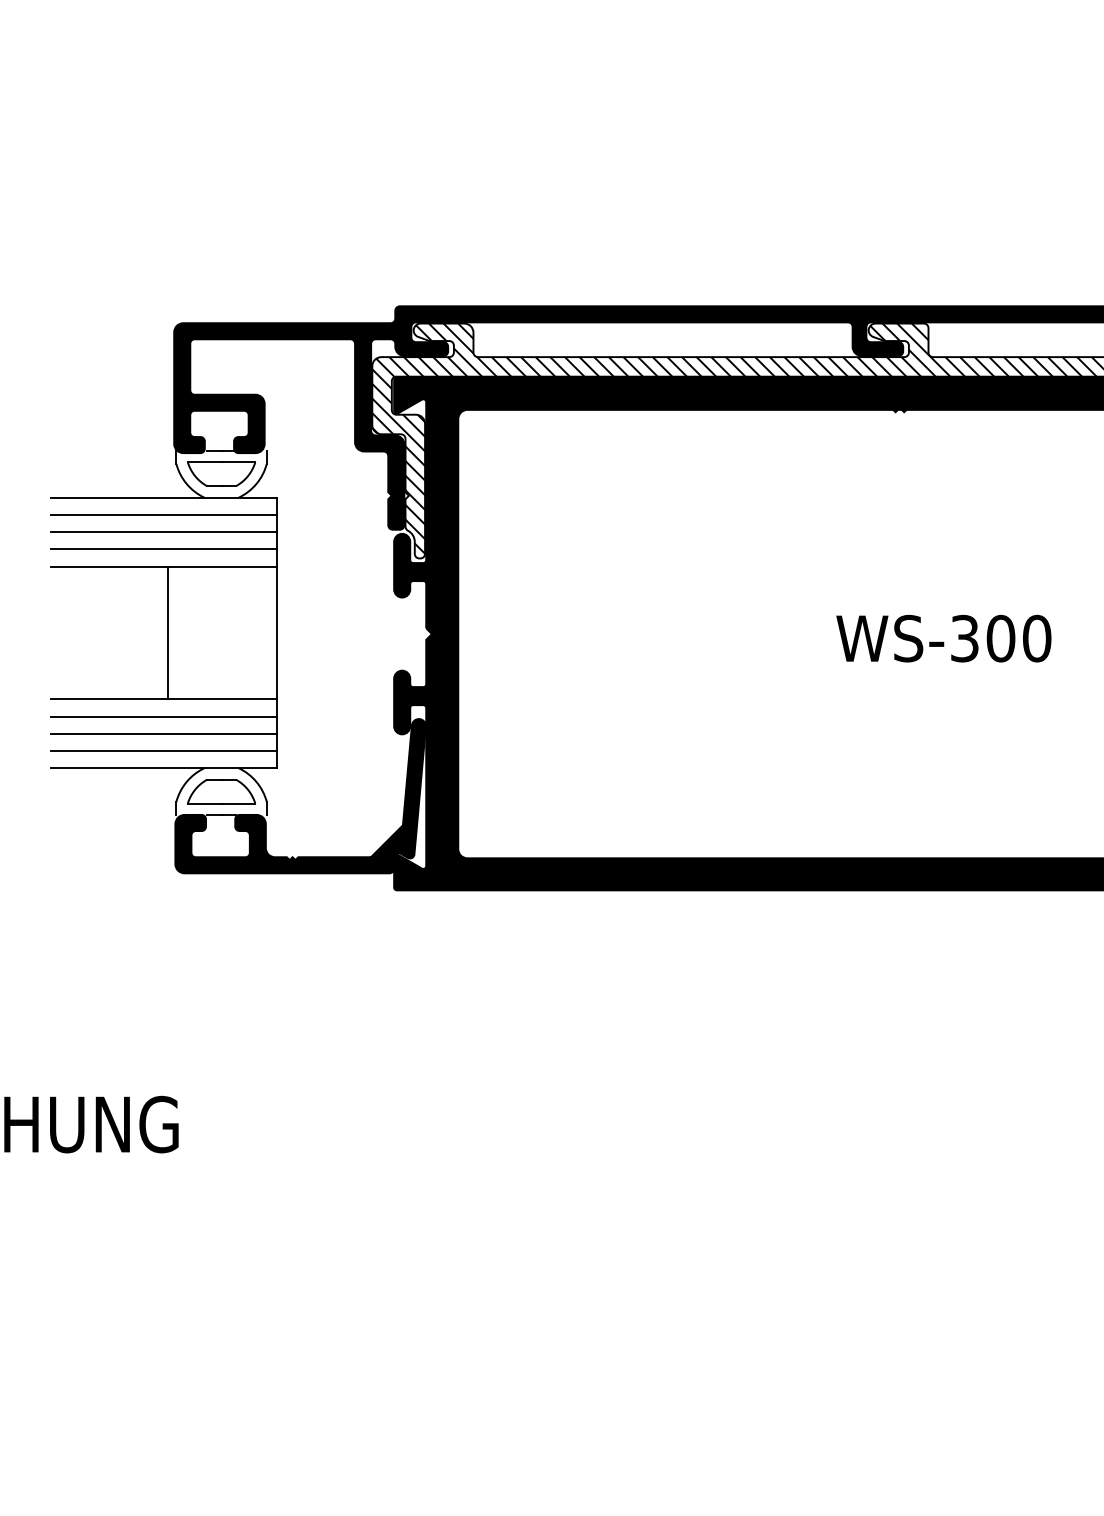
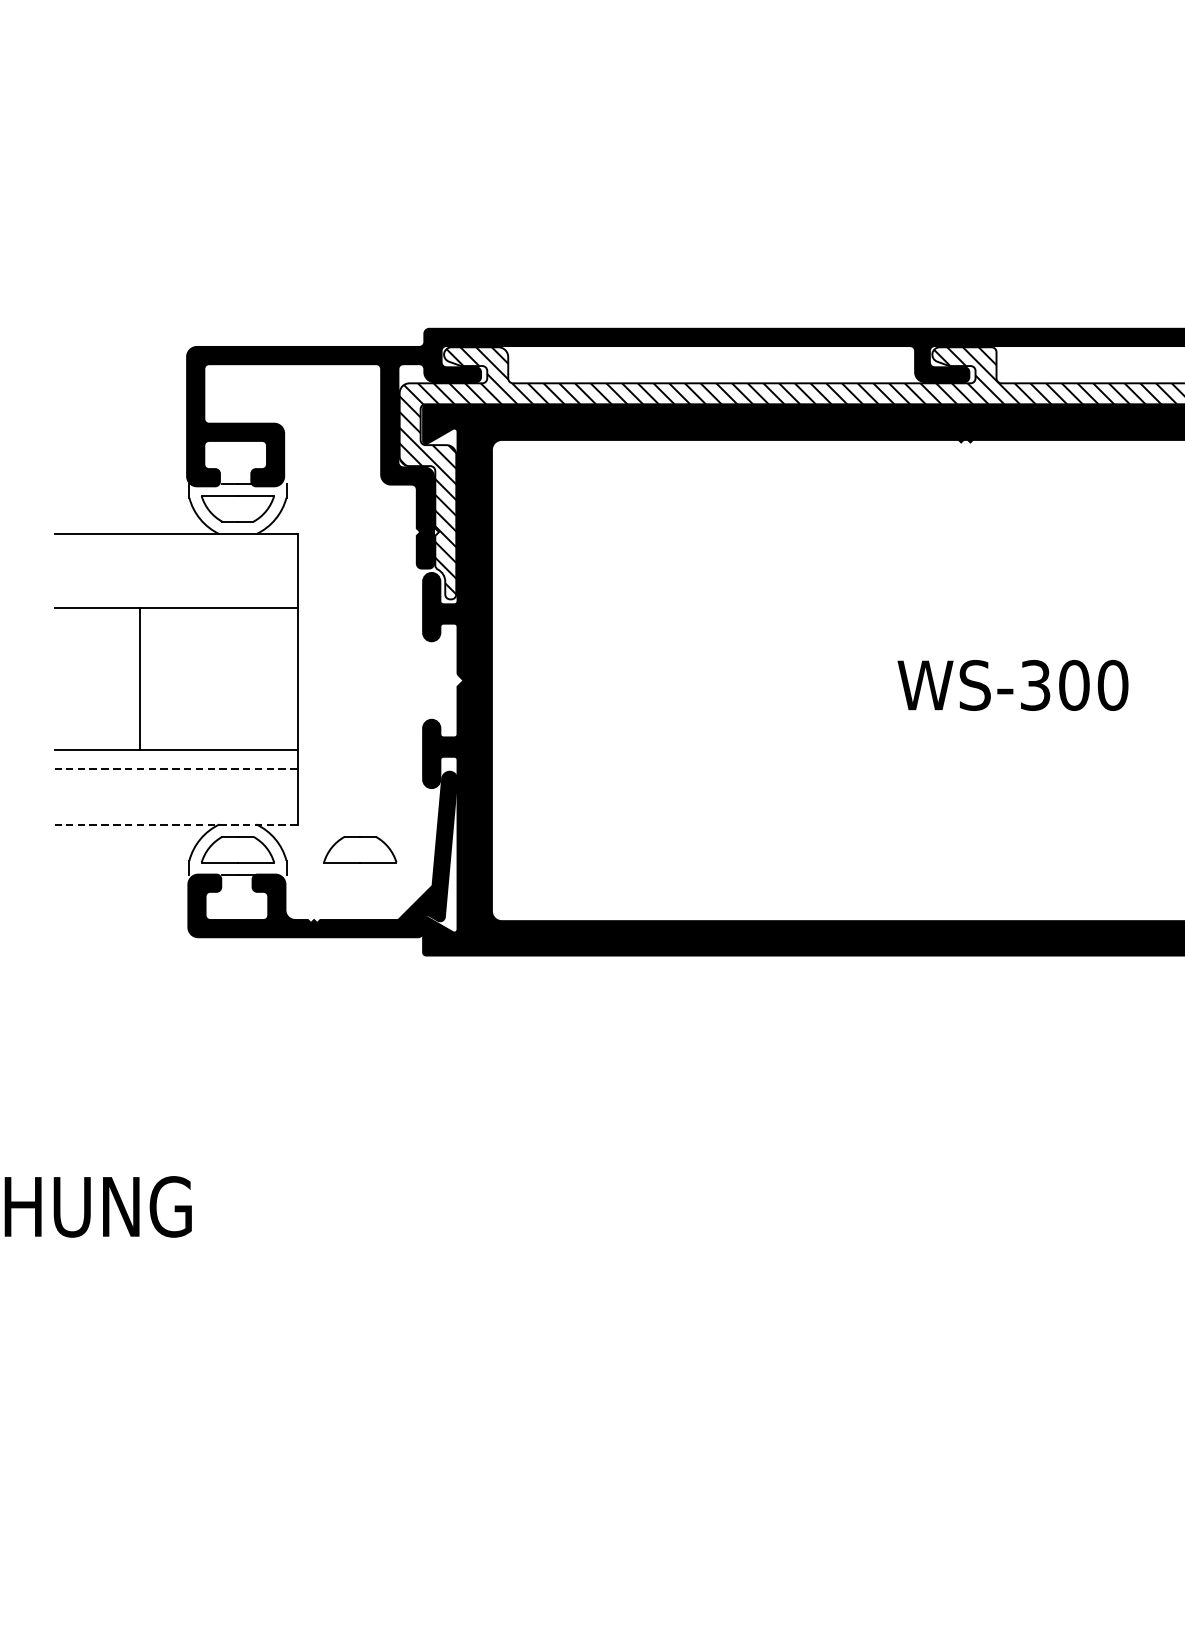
line: (164, 514) -> (176, 552), removed
line: (164, 532) -> (176, 571), removed
line: (164, 549) -> (176, 589), removed
line: (168, 632) -> (140, 678), moved
line: (164, 716) -> (176, 768), solid -> dashed
line: (164, 733) -> (176, 787), removed
line: (164, 751) -> (176, 806), removed
line: (164, 768) -> (176, 824), solid -> dashed
part: (335, 791) -> (360, 849), added

